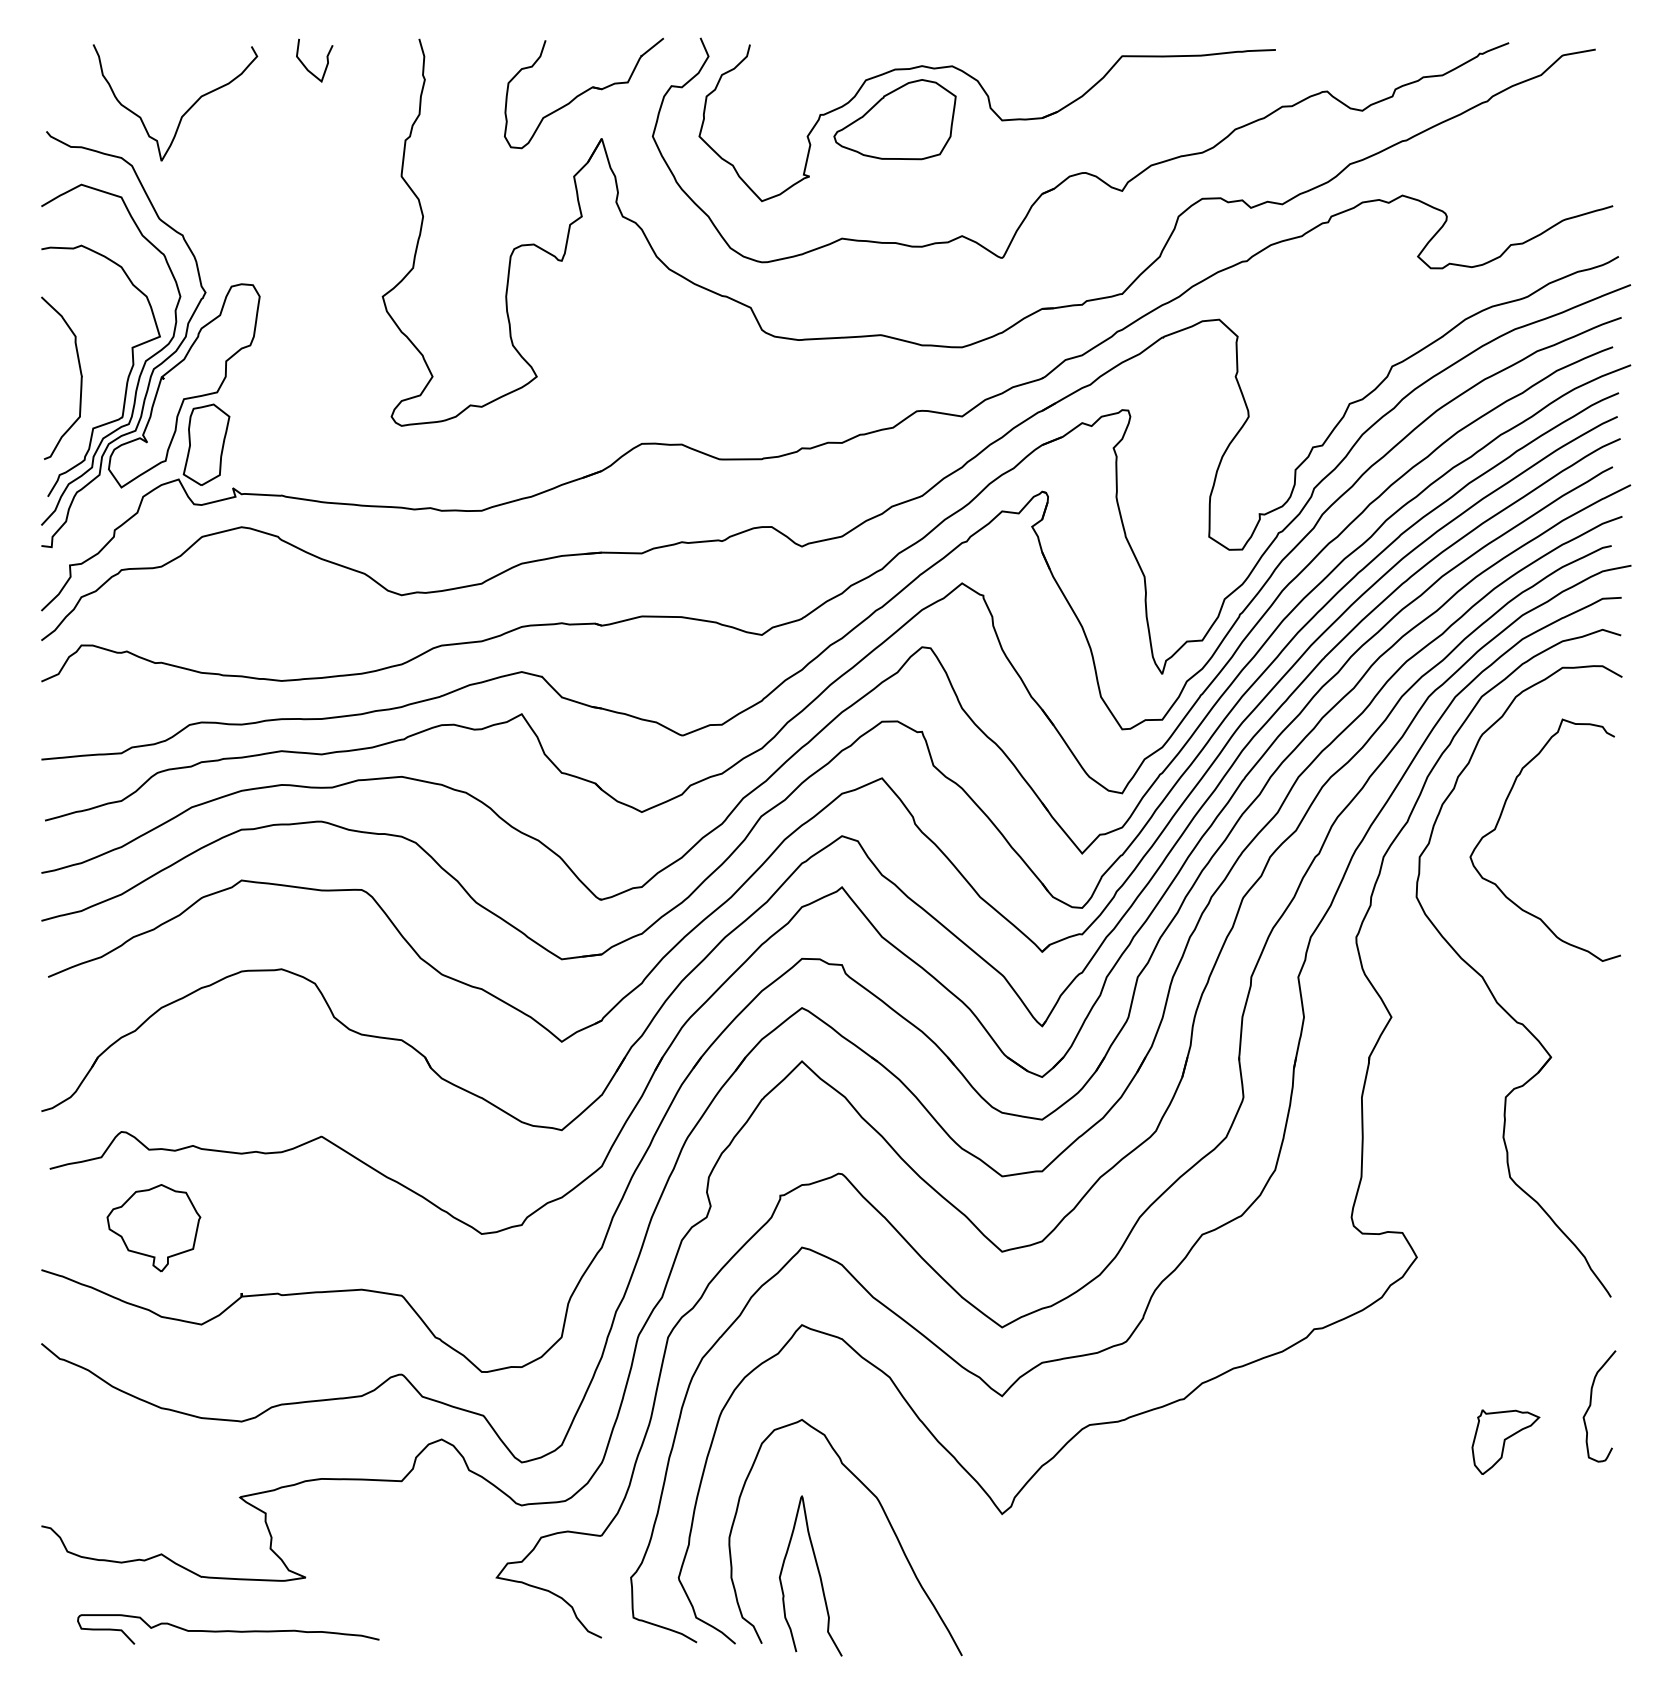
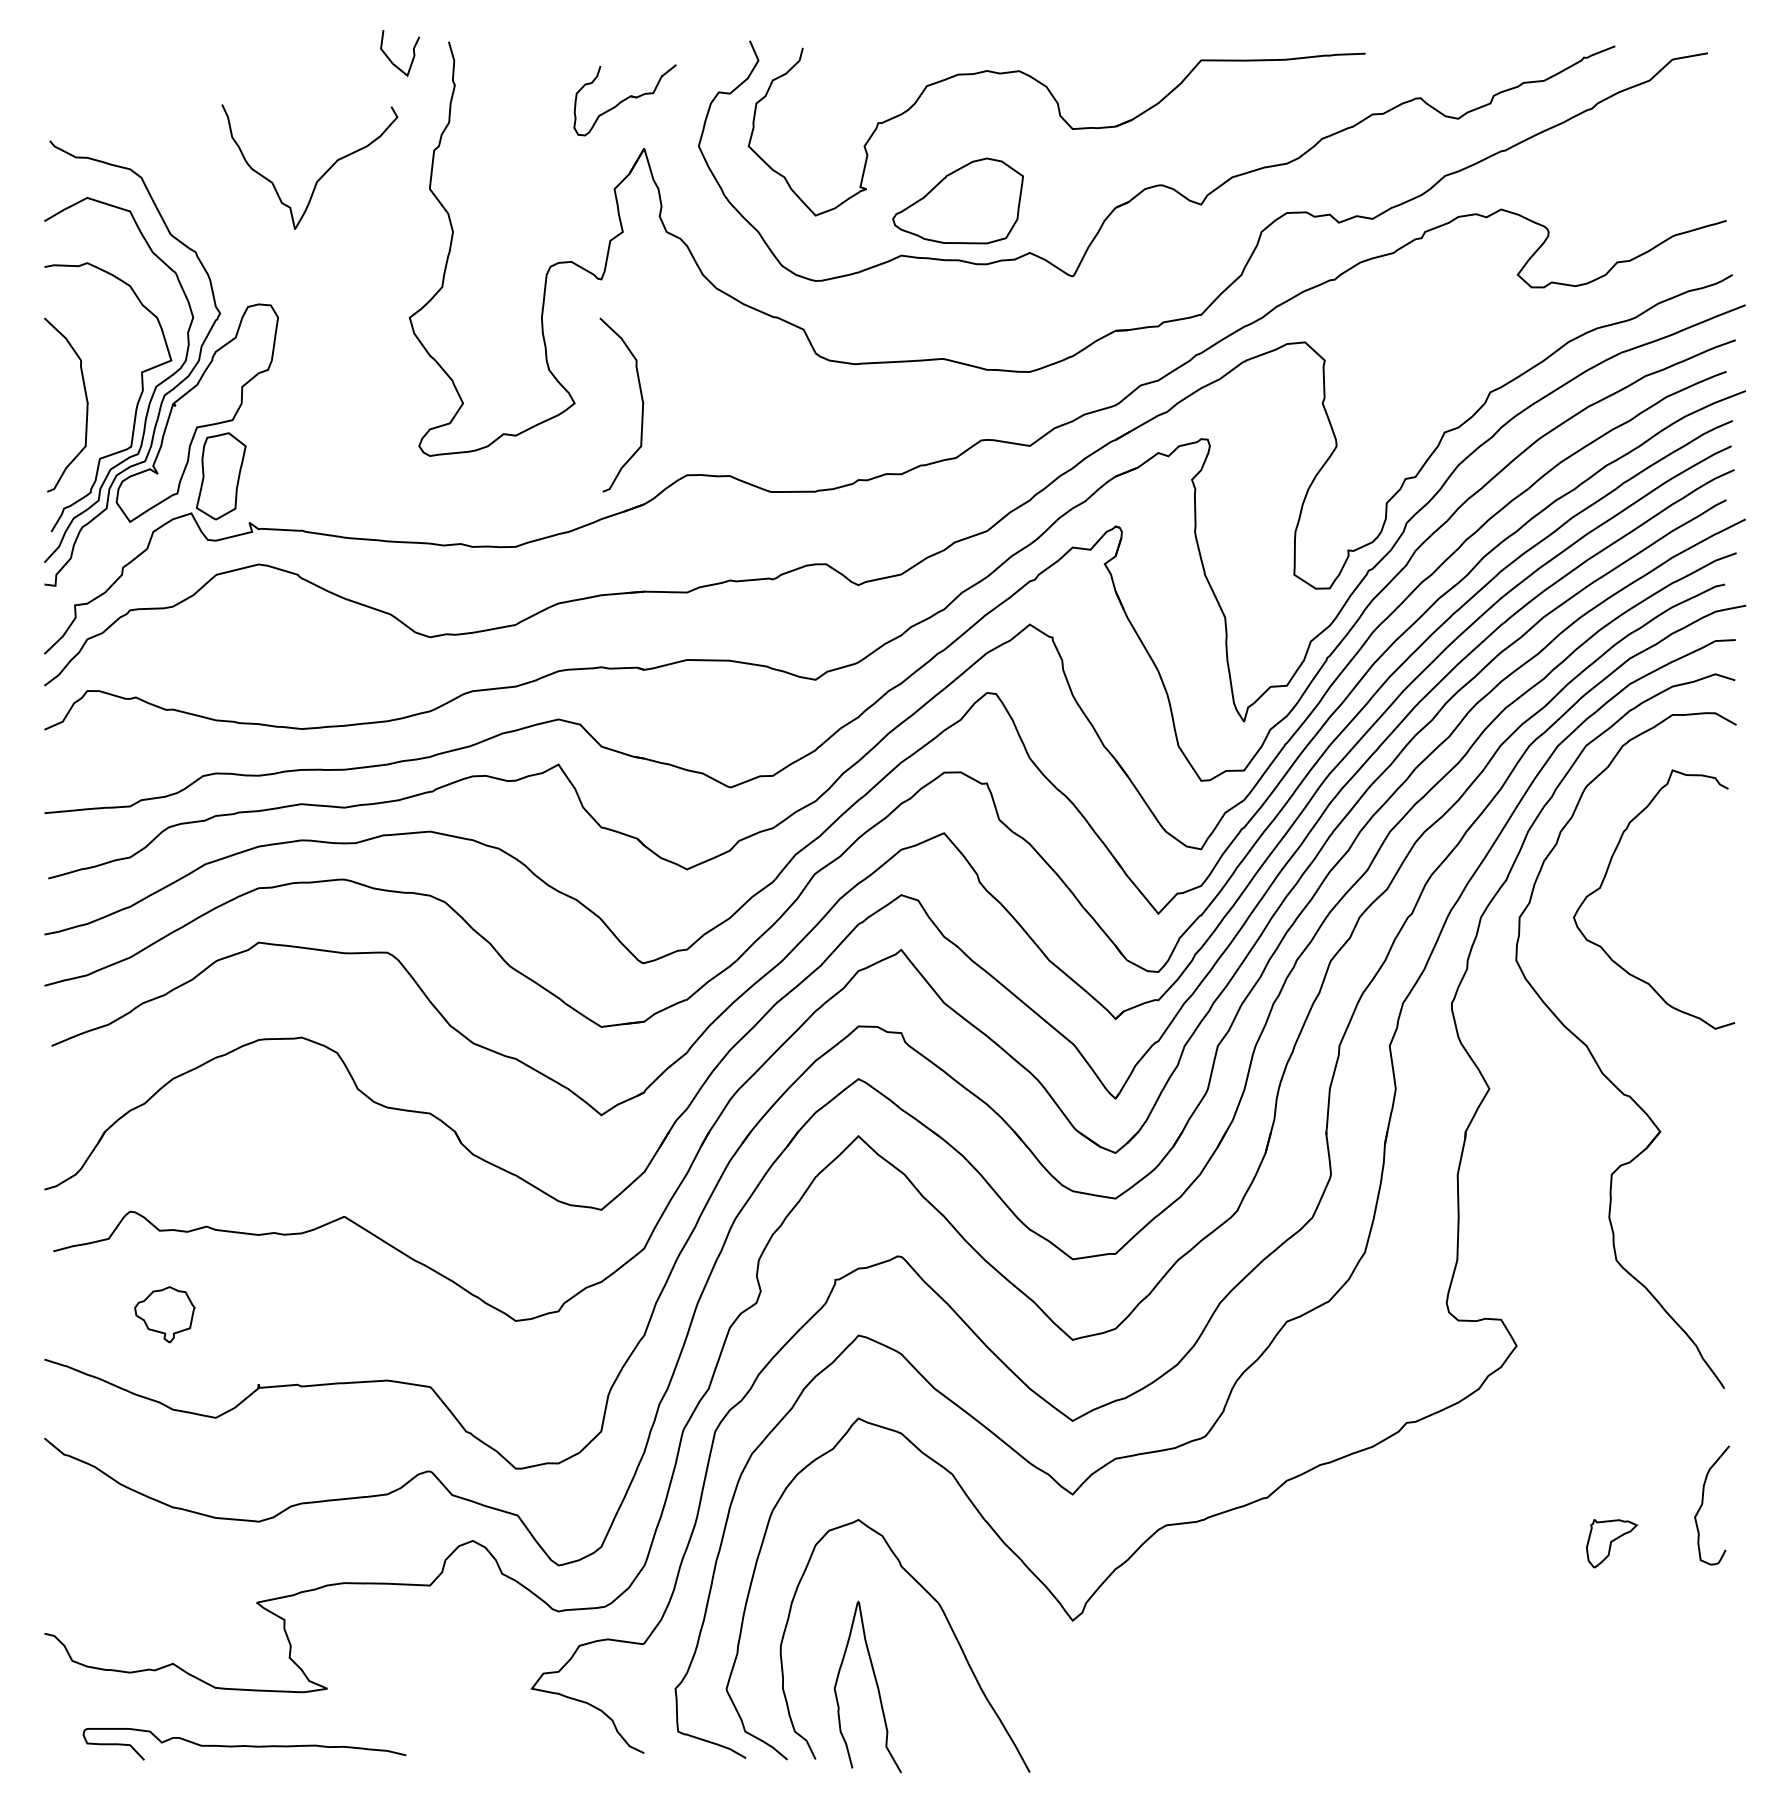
curve: (306, 66) -> (391, 59), moved
part: (583, 93) -> (624, 100), size x0.6
curve: (185, 111) -> (320, 176), moved
part: (894, 119) -> (957, 200), moved
curve: (599, 377) -> (641, 404), added
part: (153, 1228) -> (164, 1315), size x0.6
part: (1505, 1441) -> (1611, 1543), size x0.7

